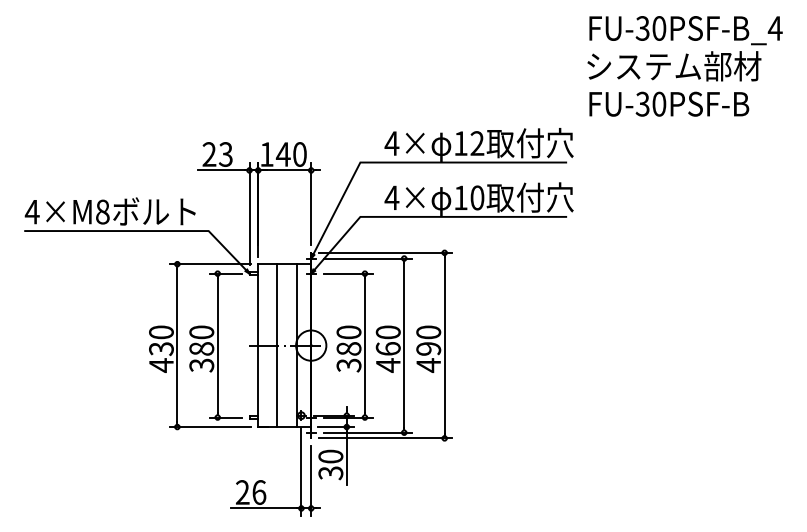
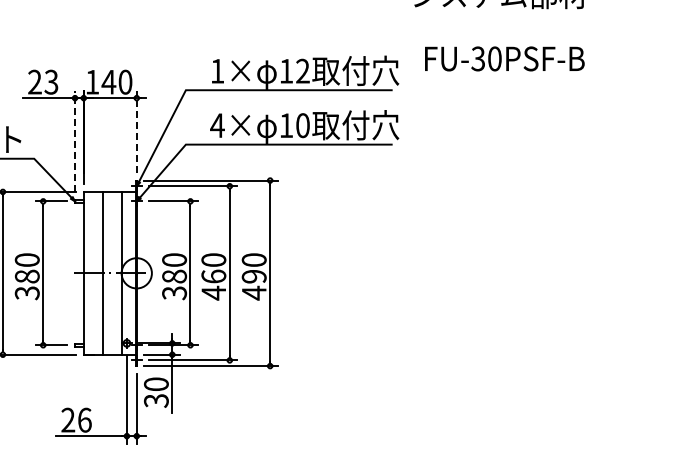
text: (669, 103) -> (505, 58), moved
text: (391, 143) -> (217, 71), 4× -> 1×
line: (311, 203) -> (137, 131), solid -> dashed
line: (249, 213) -> (75, 141), solid -> dashed

